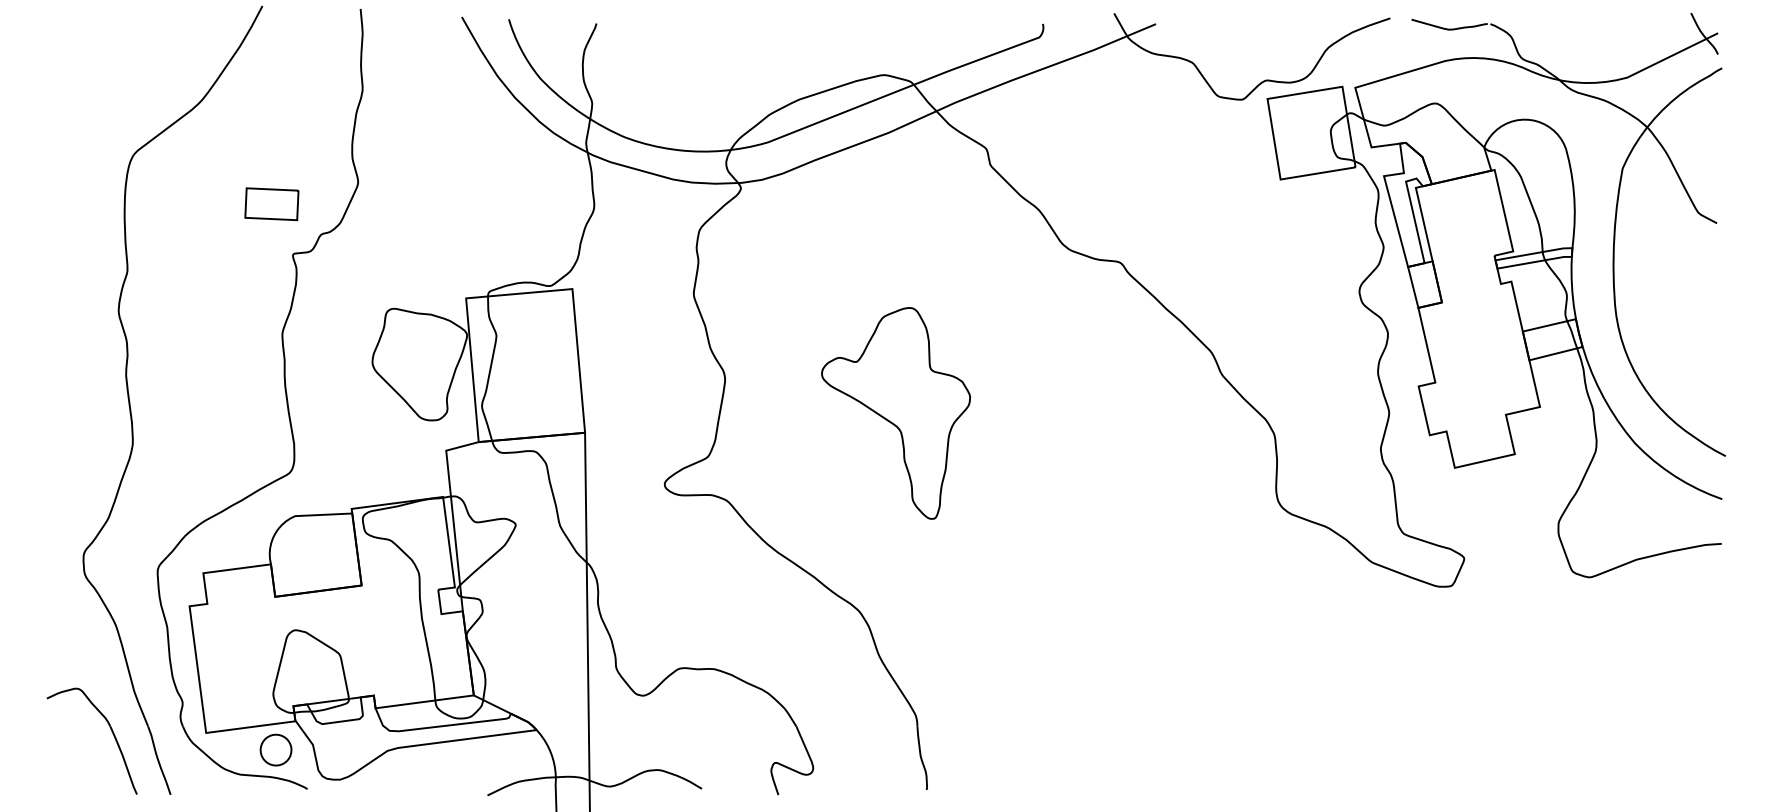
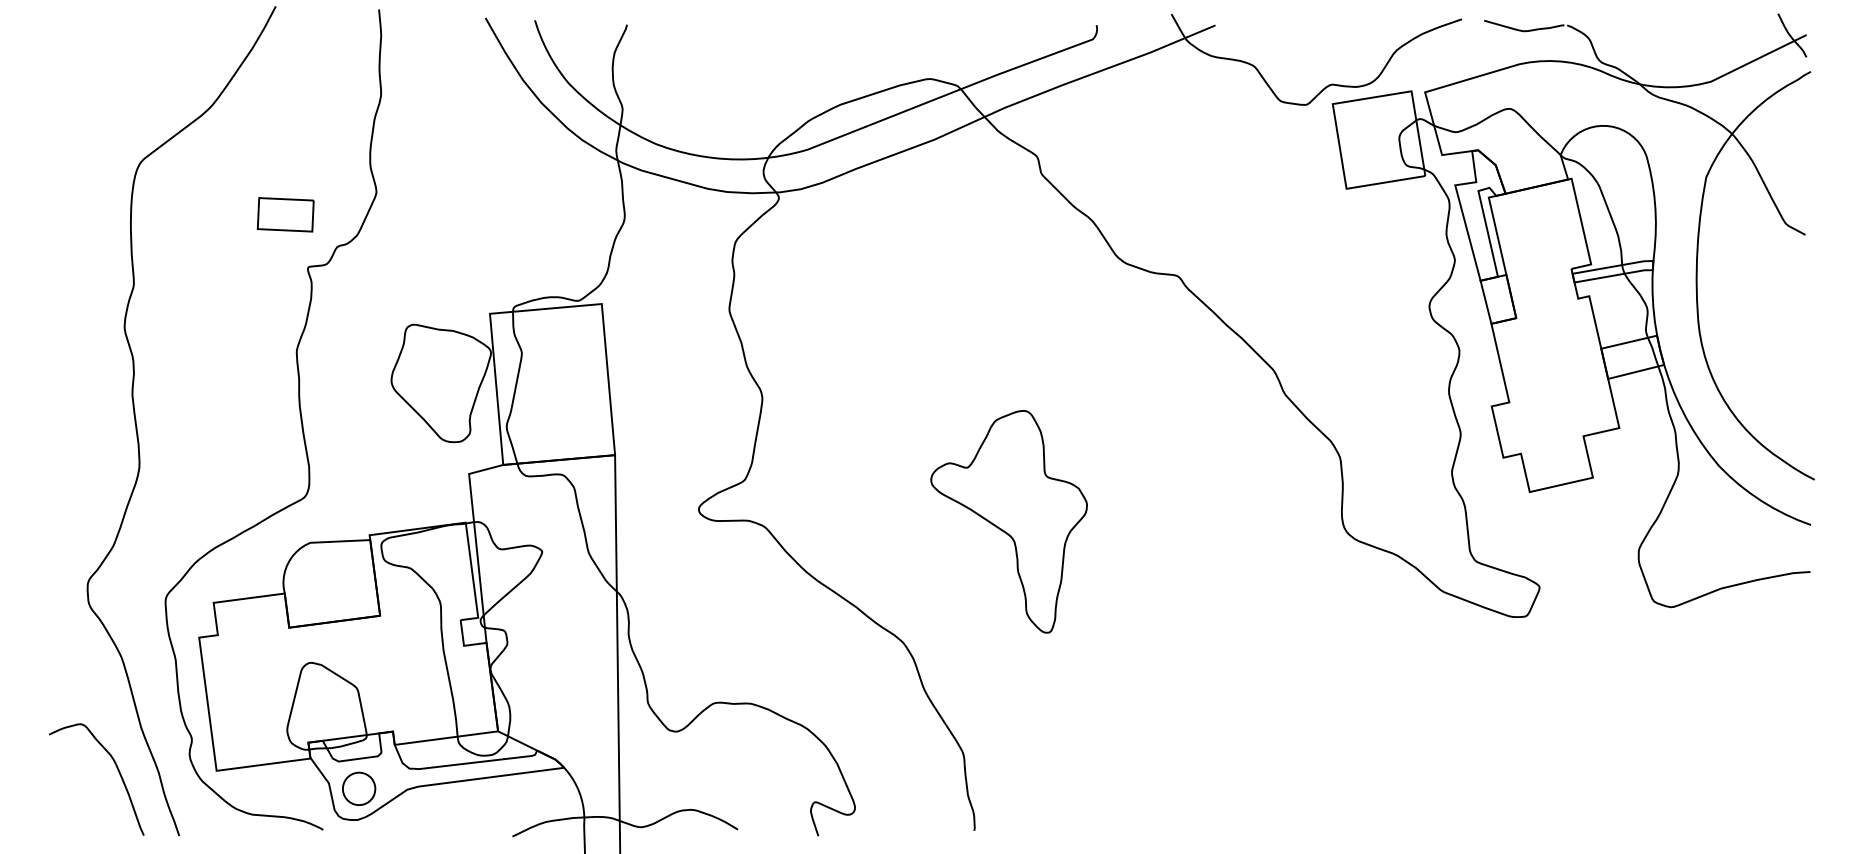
part: (895, 413) -> (1008, 521), moved
part: (276, 749) -> (359, 788), moved

